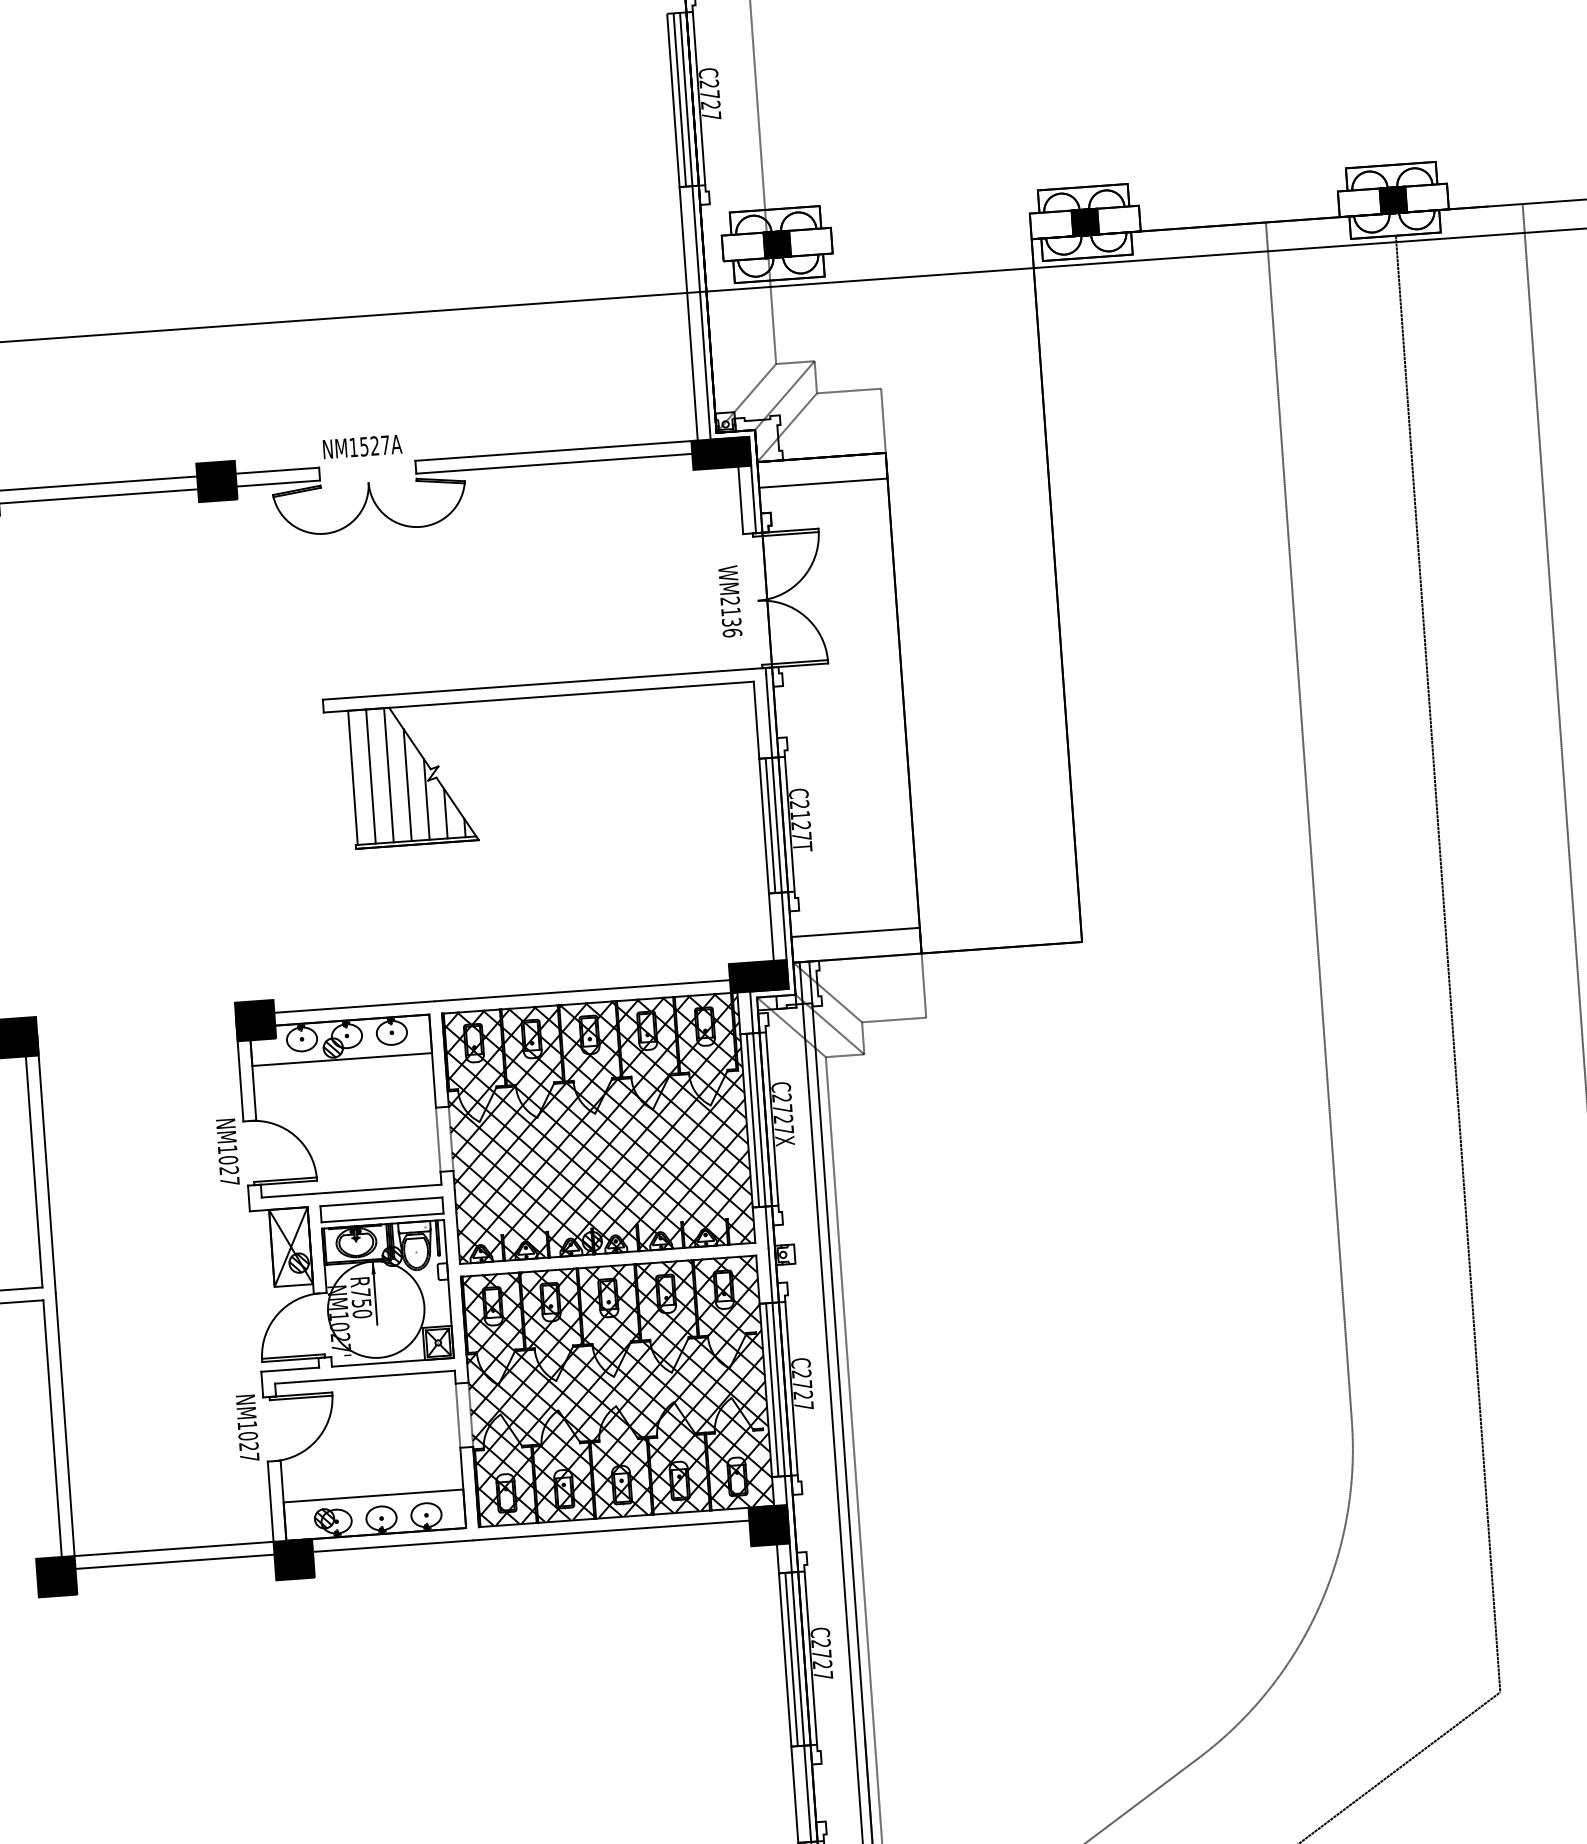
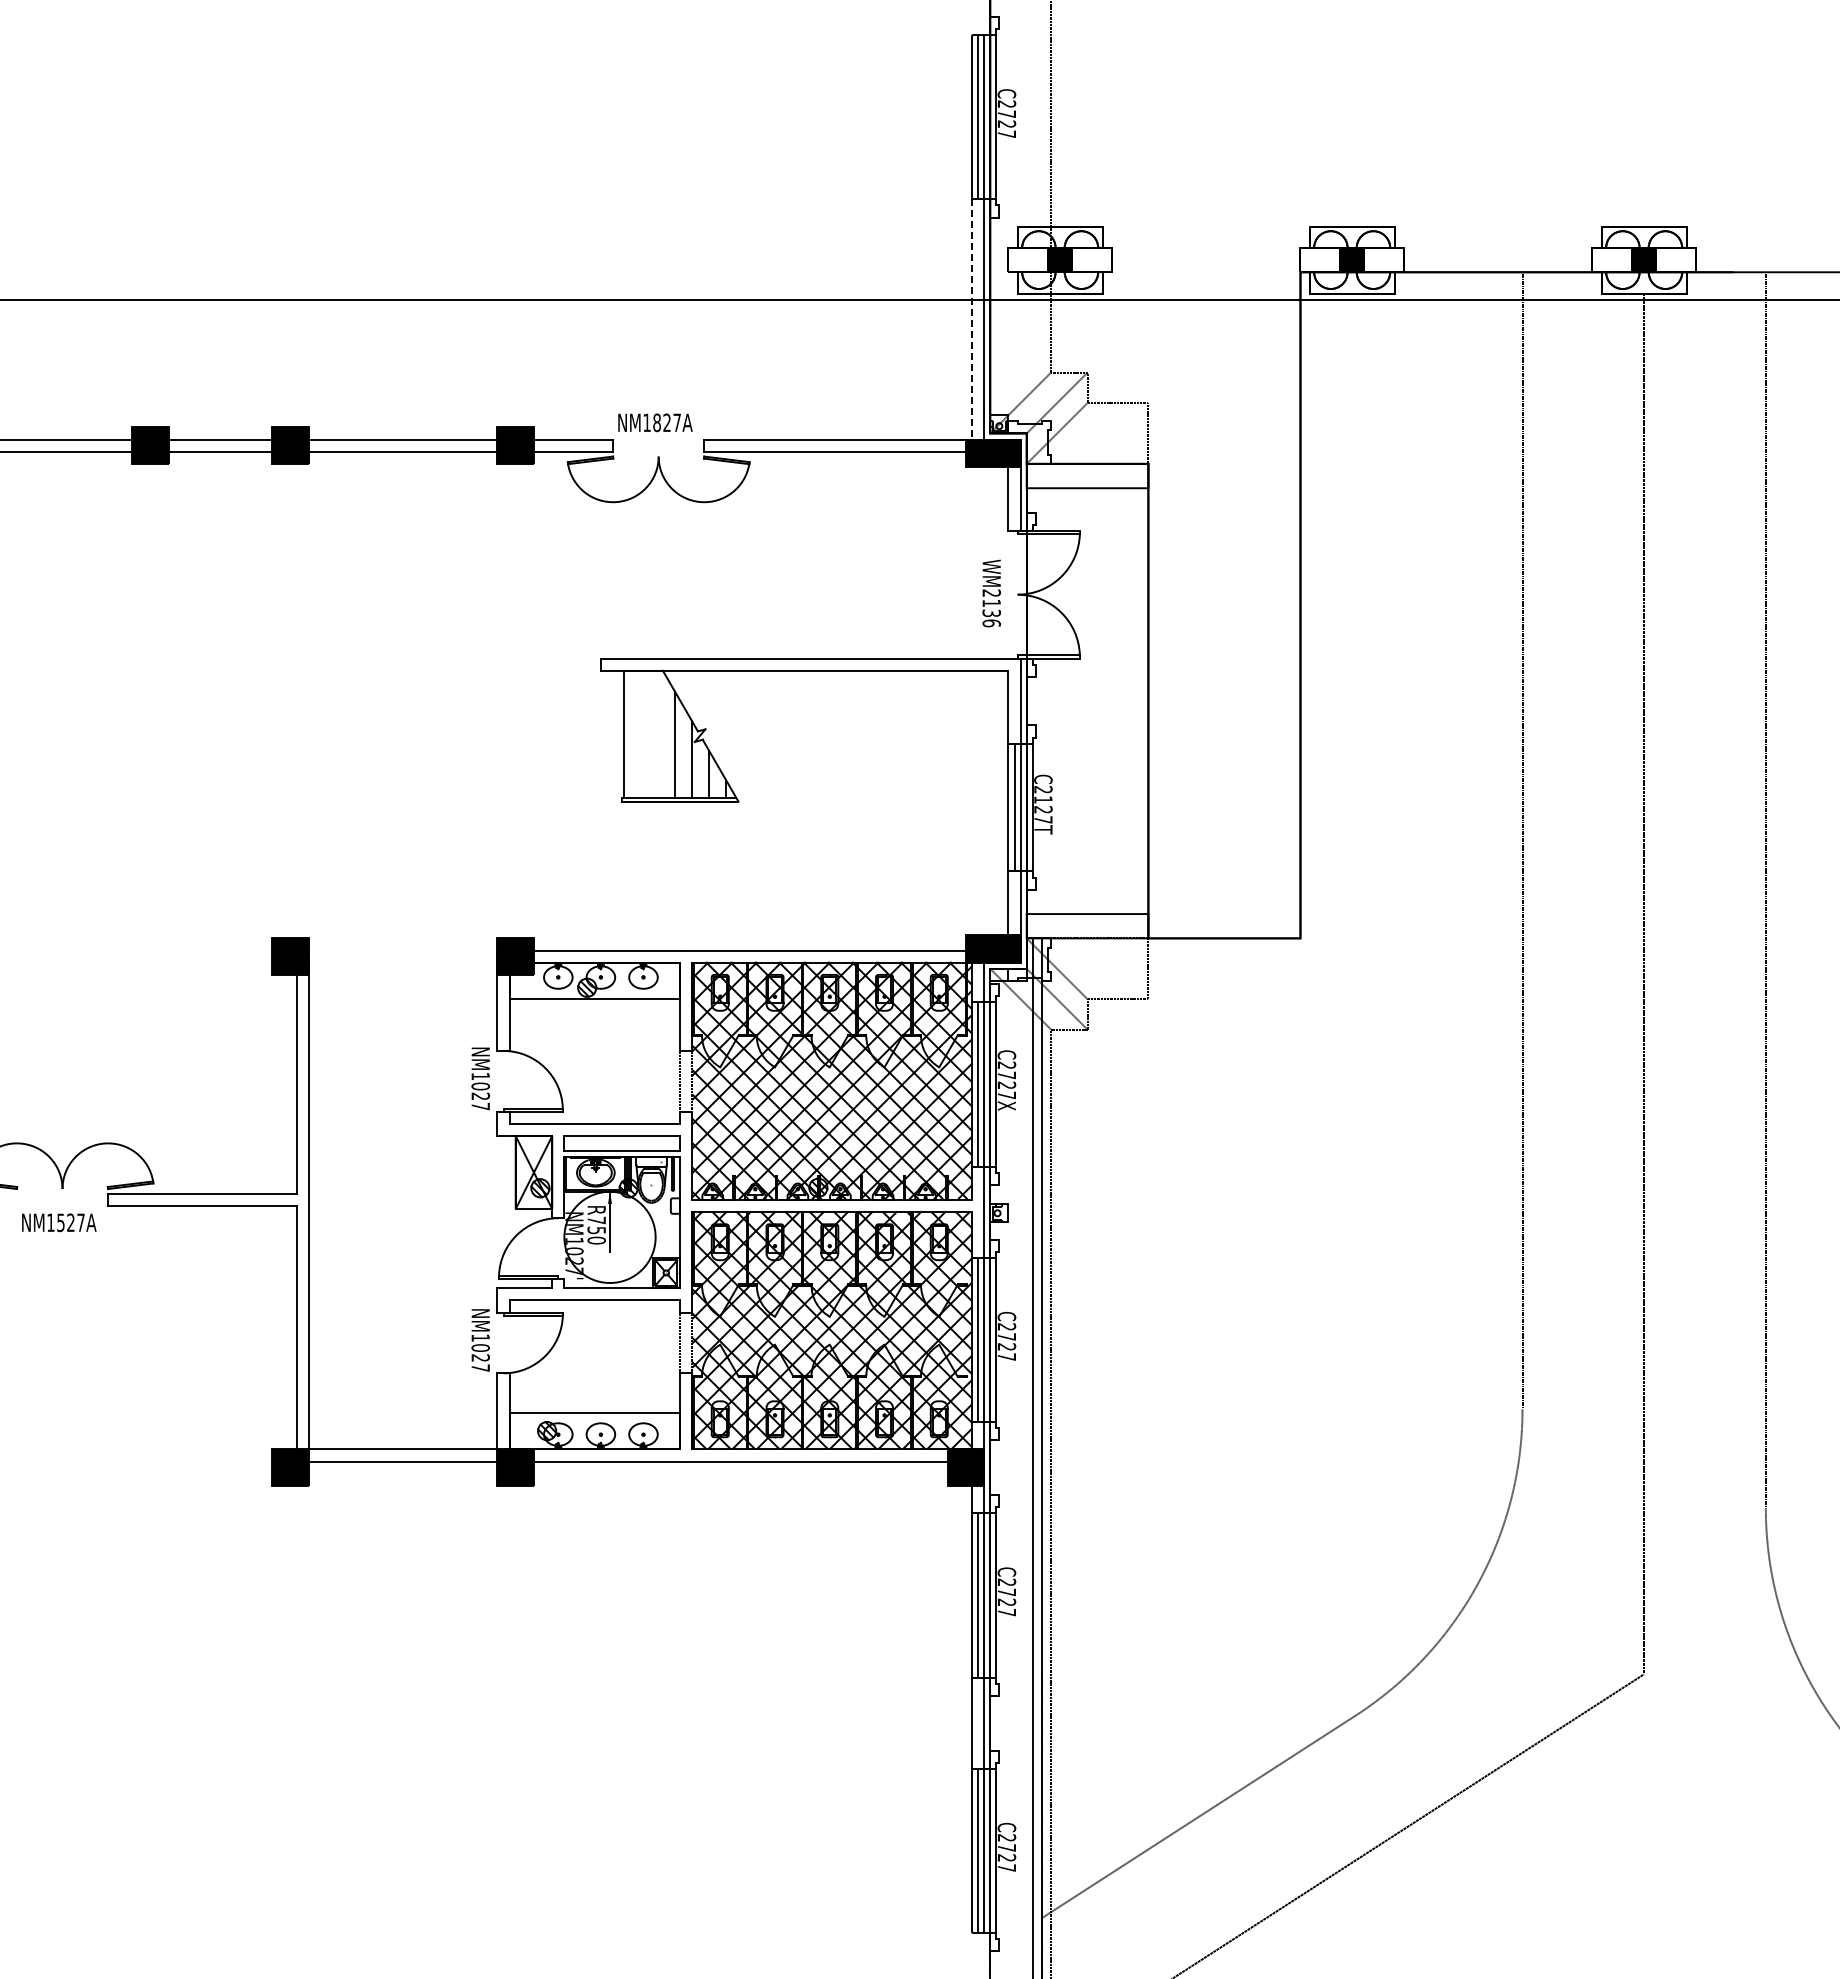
line: (688, 313) -> (971, 319), solid -> dashed
text: (363, 446) -> (656, 422), NM1527A -> NM1827A
line: (389, 774) -> (658, 733), removed
line: (371, 775) -> (641, 733), removed

